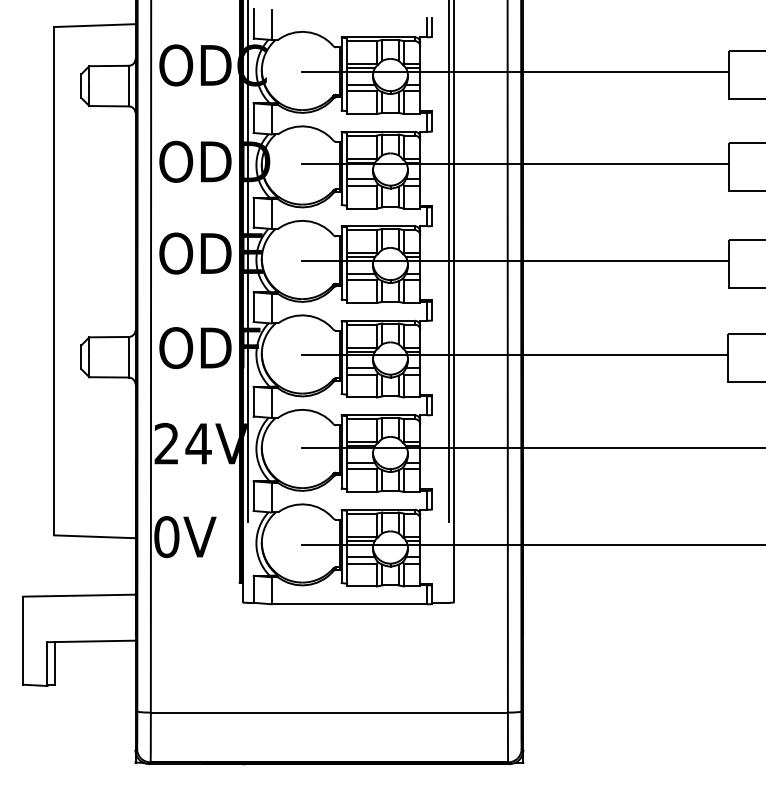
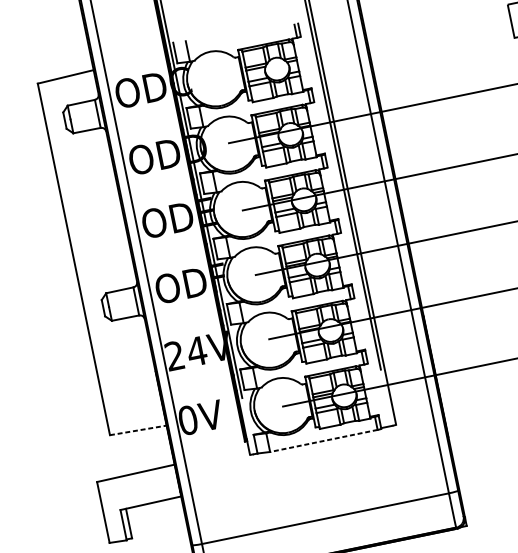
line: (515, 72) -> (363, 49), removed
line: (94, 536) -> (138, 430), solid -> dashed
line: (349, 604) -> (324, 441), solid -> dashed

